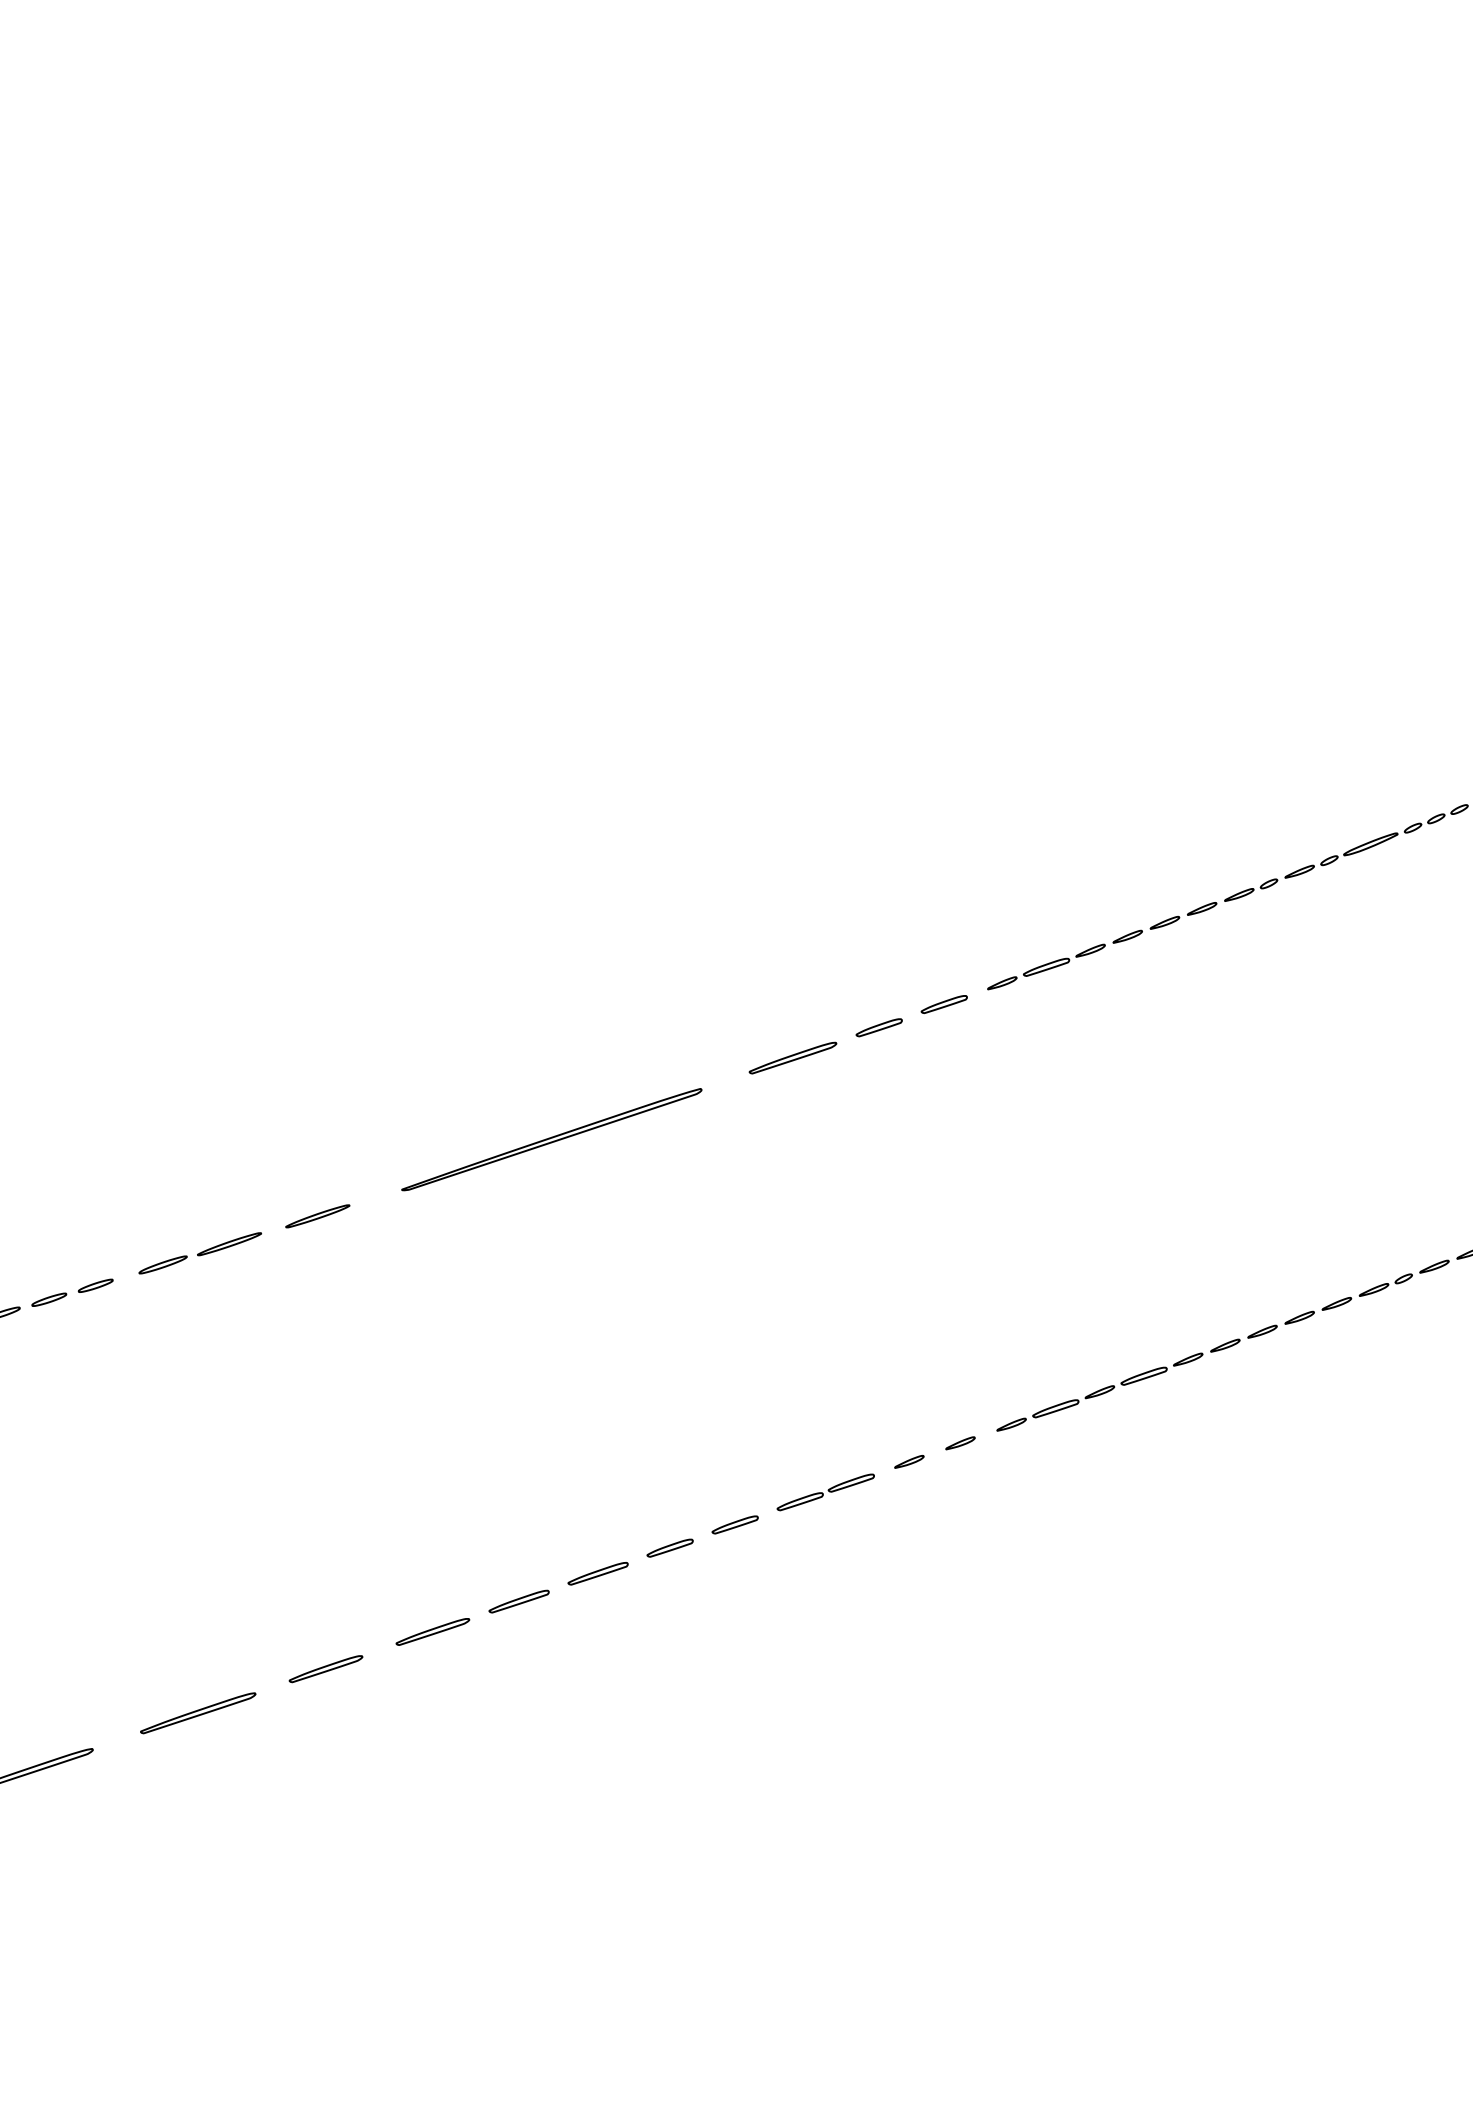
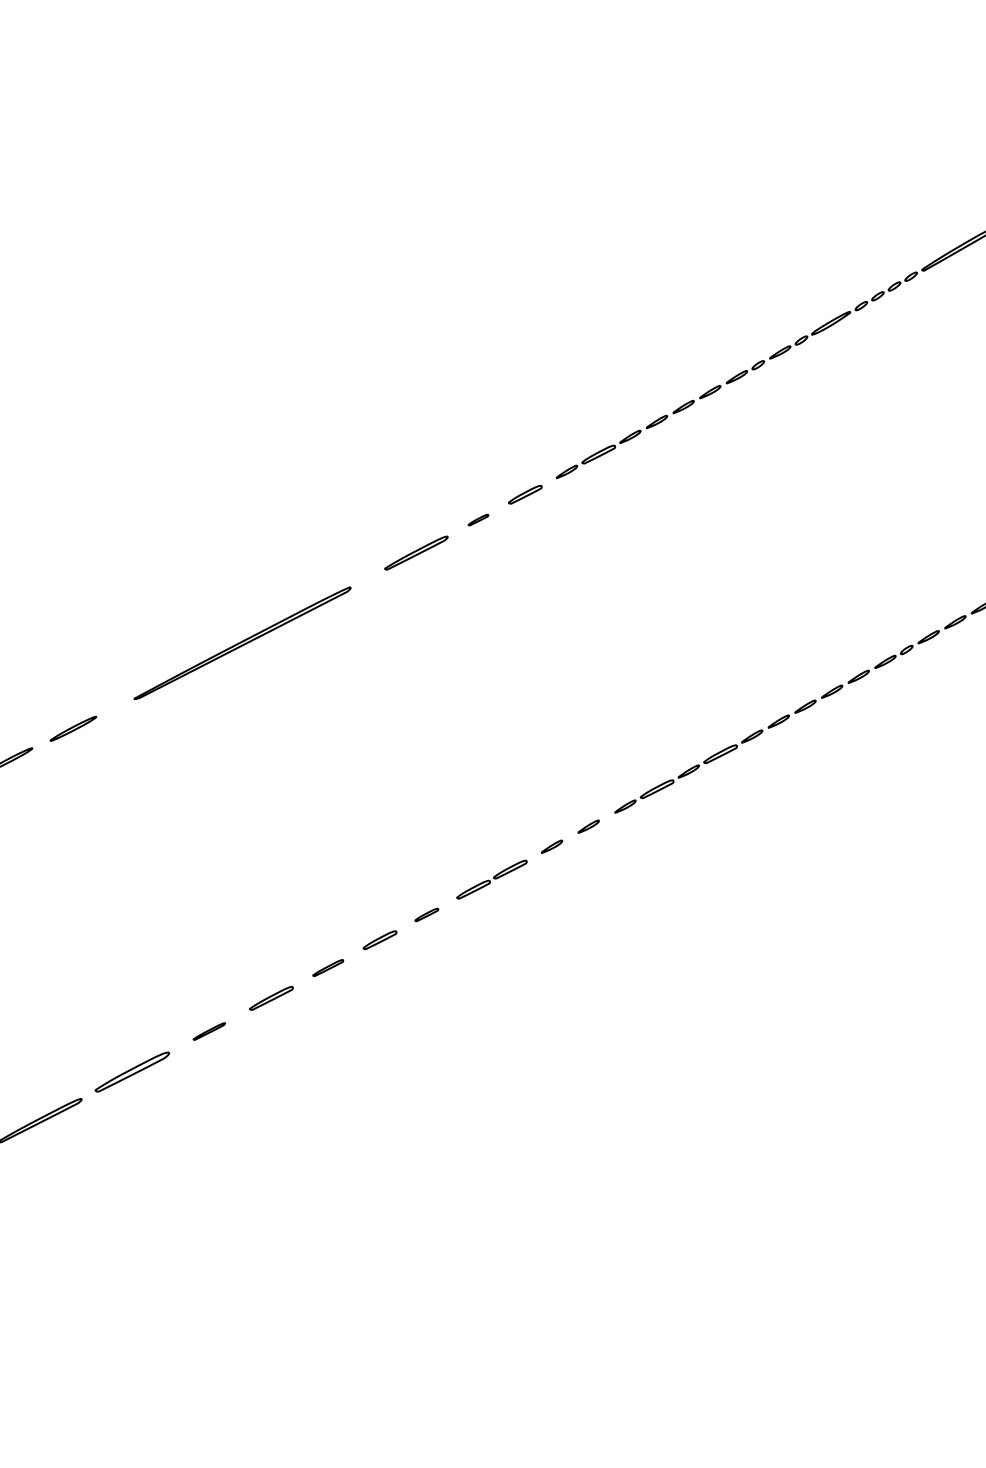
part: (878, 1027) -> (477, 519), size x0.6
part: (734, 1524) -> (426, 914), size x0.7
part: (597, 1573) -> (327, 967), size x0.7
part: (432, 1631) -> (208, 1031), size x0.6
part: (325, 1669) -> (132, 1072), size x1.4

